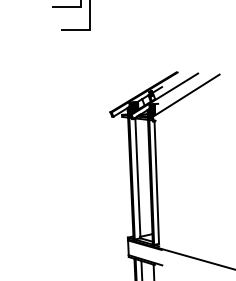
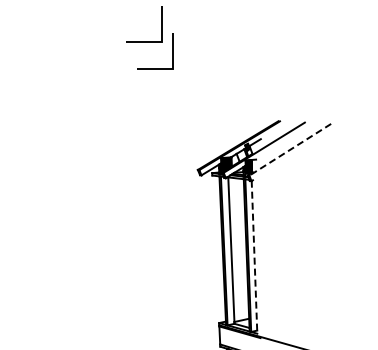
line: (185, 96) -> (289, 150), solid -> dashed
line: (156, 182) -> (254, 255), solid -> dashed

